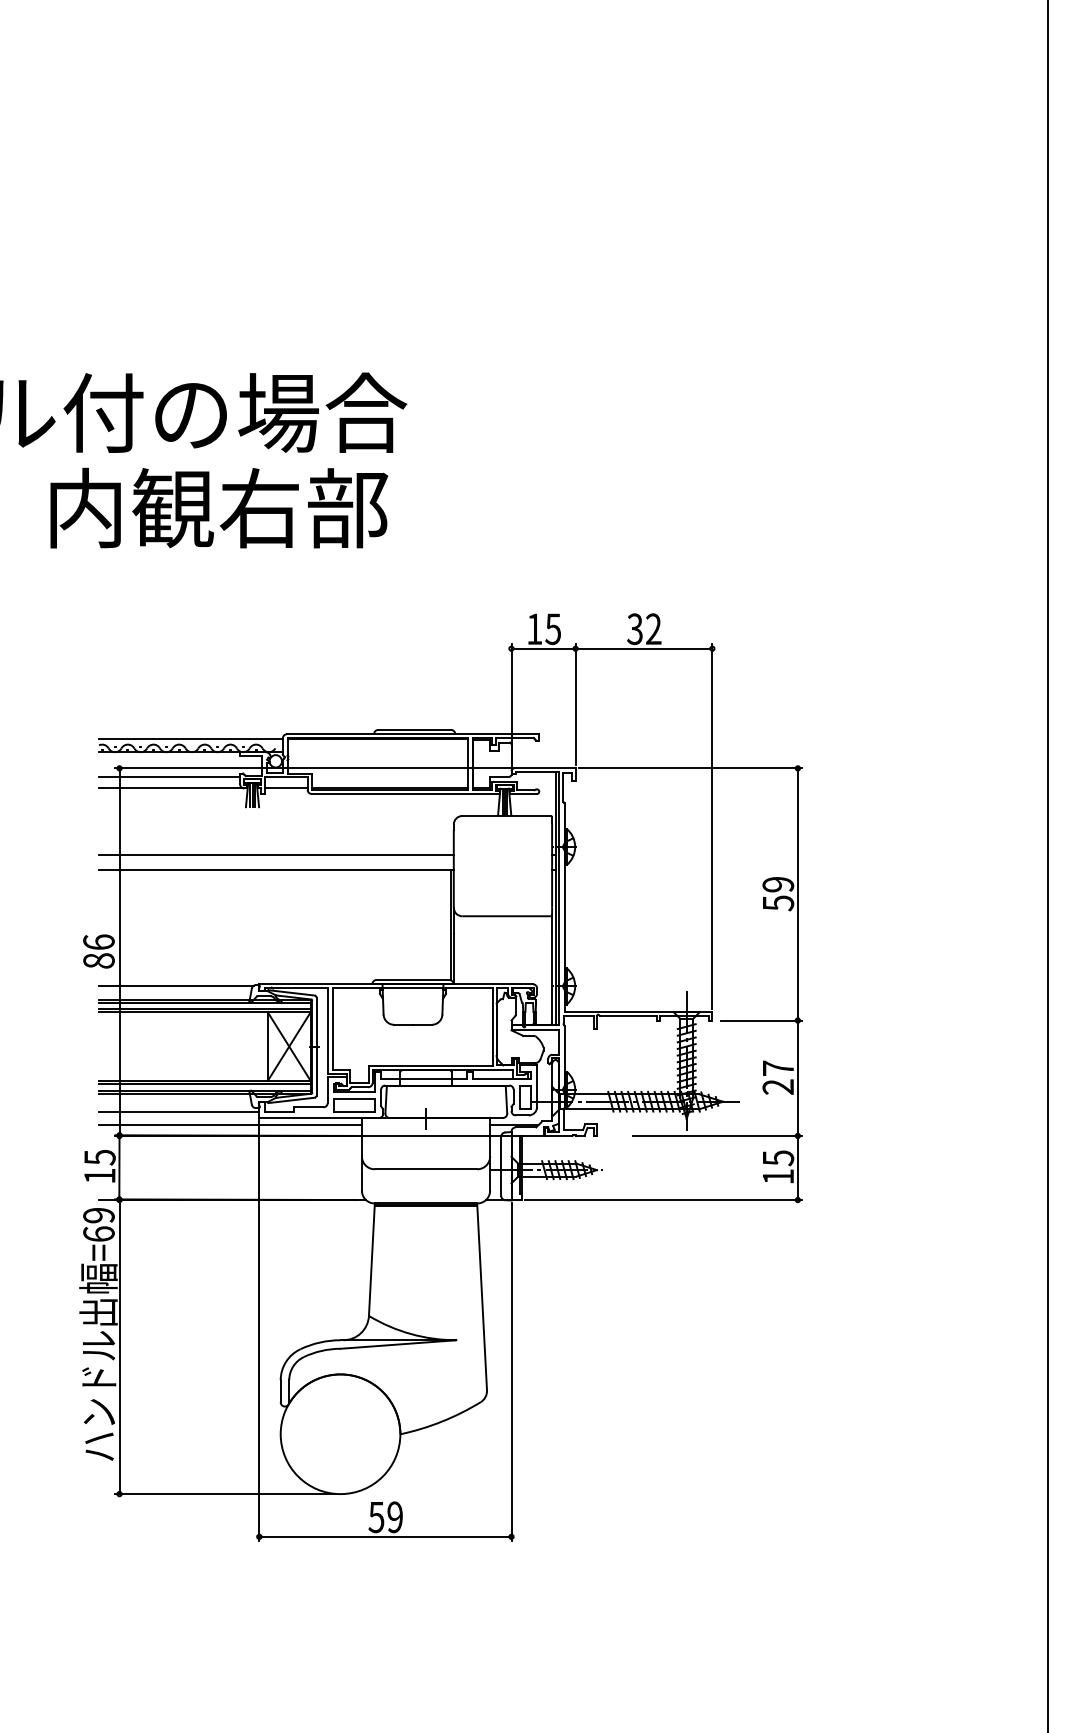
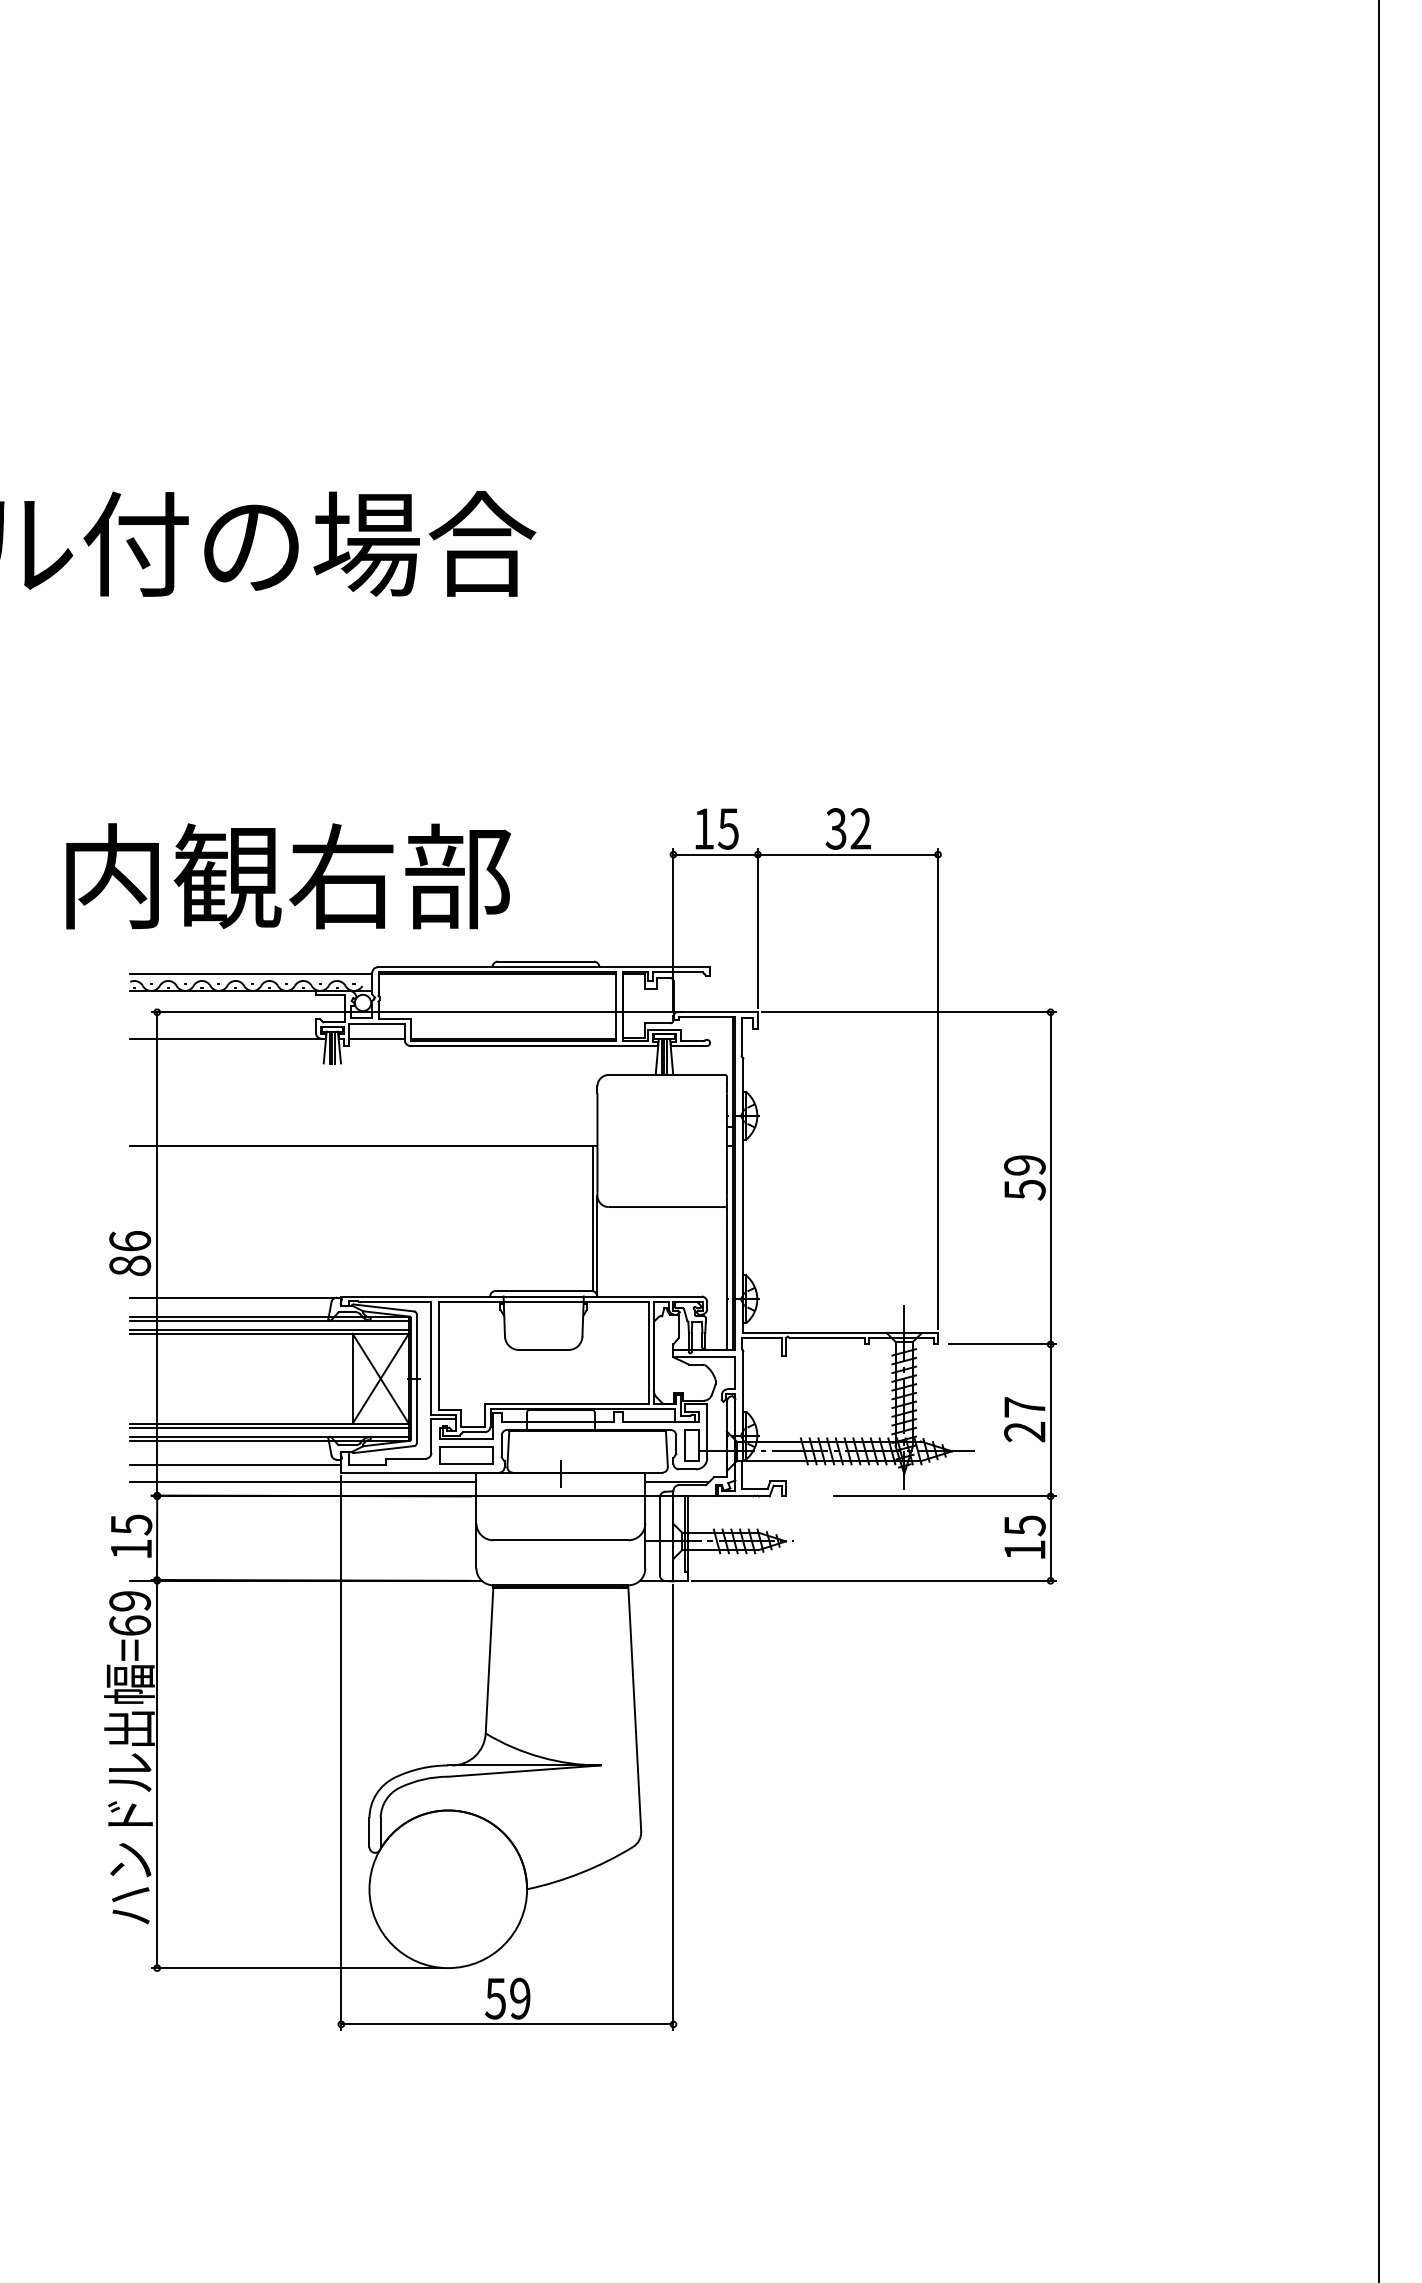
text: (219, 507) -> (288, 875), moved
line: (169, 777) -> (223, 1024), removed
line: (276, 855) -> (363, 1127), removed

